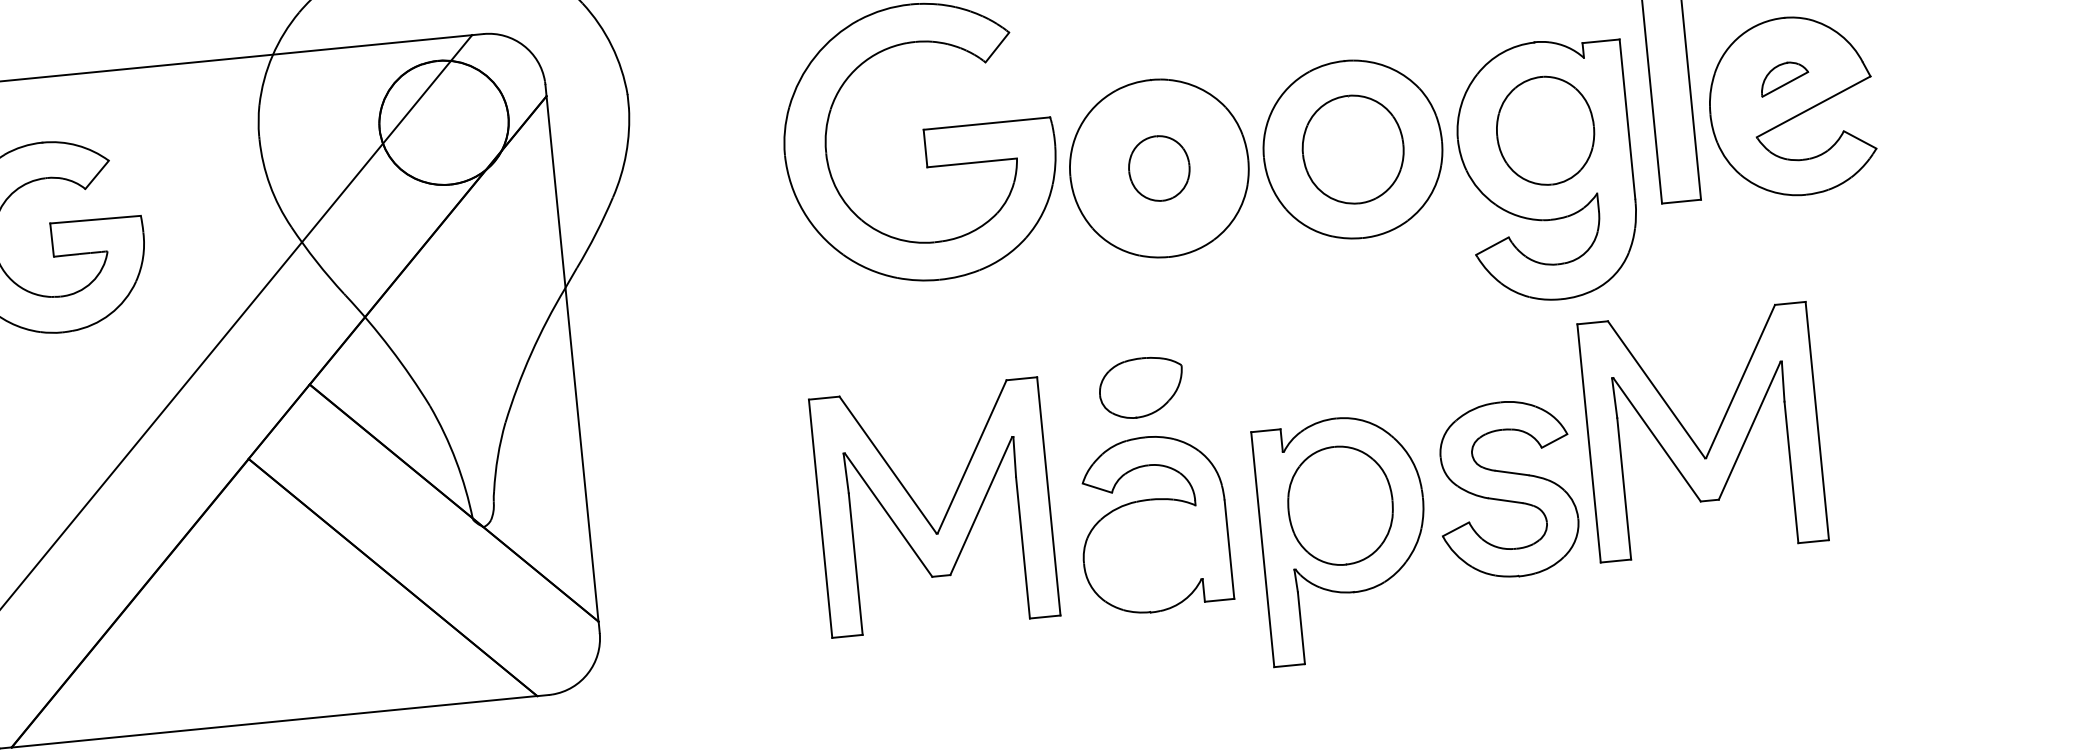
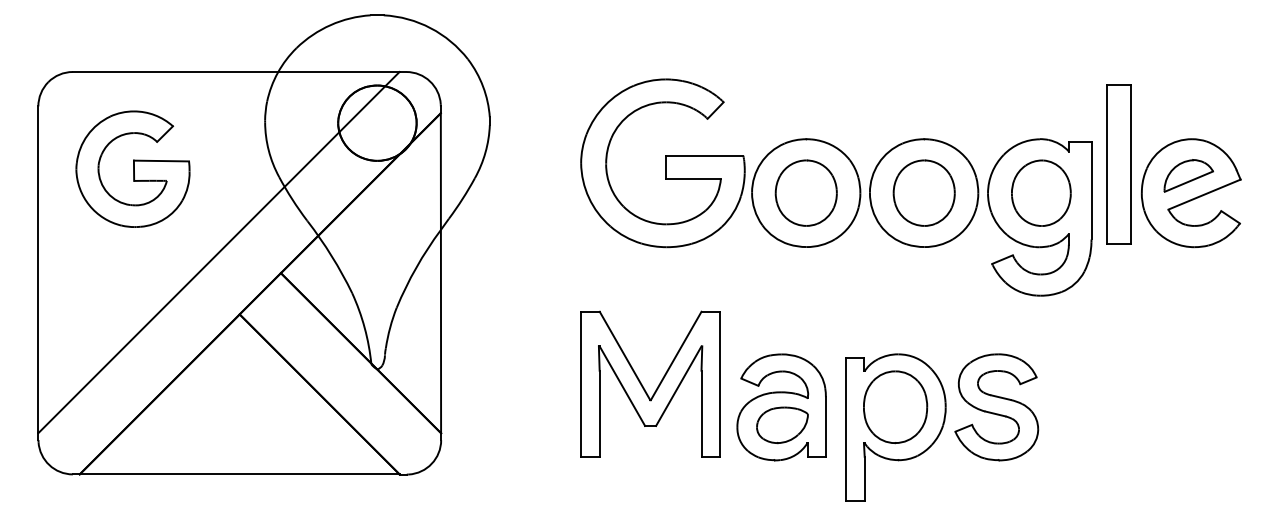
part: (1784, 78) -> (1188, 175), size x1.67
part: (1158, 167) -> (805, 192), size x1.67
part: (1141, 388) -> (782, 425), moved
part: (1693, 438) -> (1112, 387), removed

